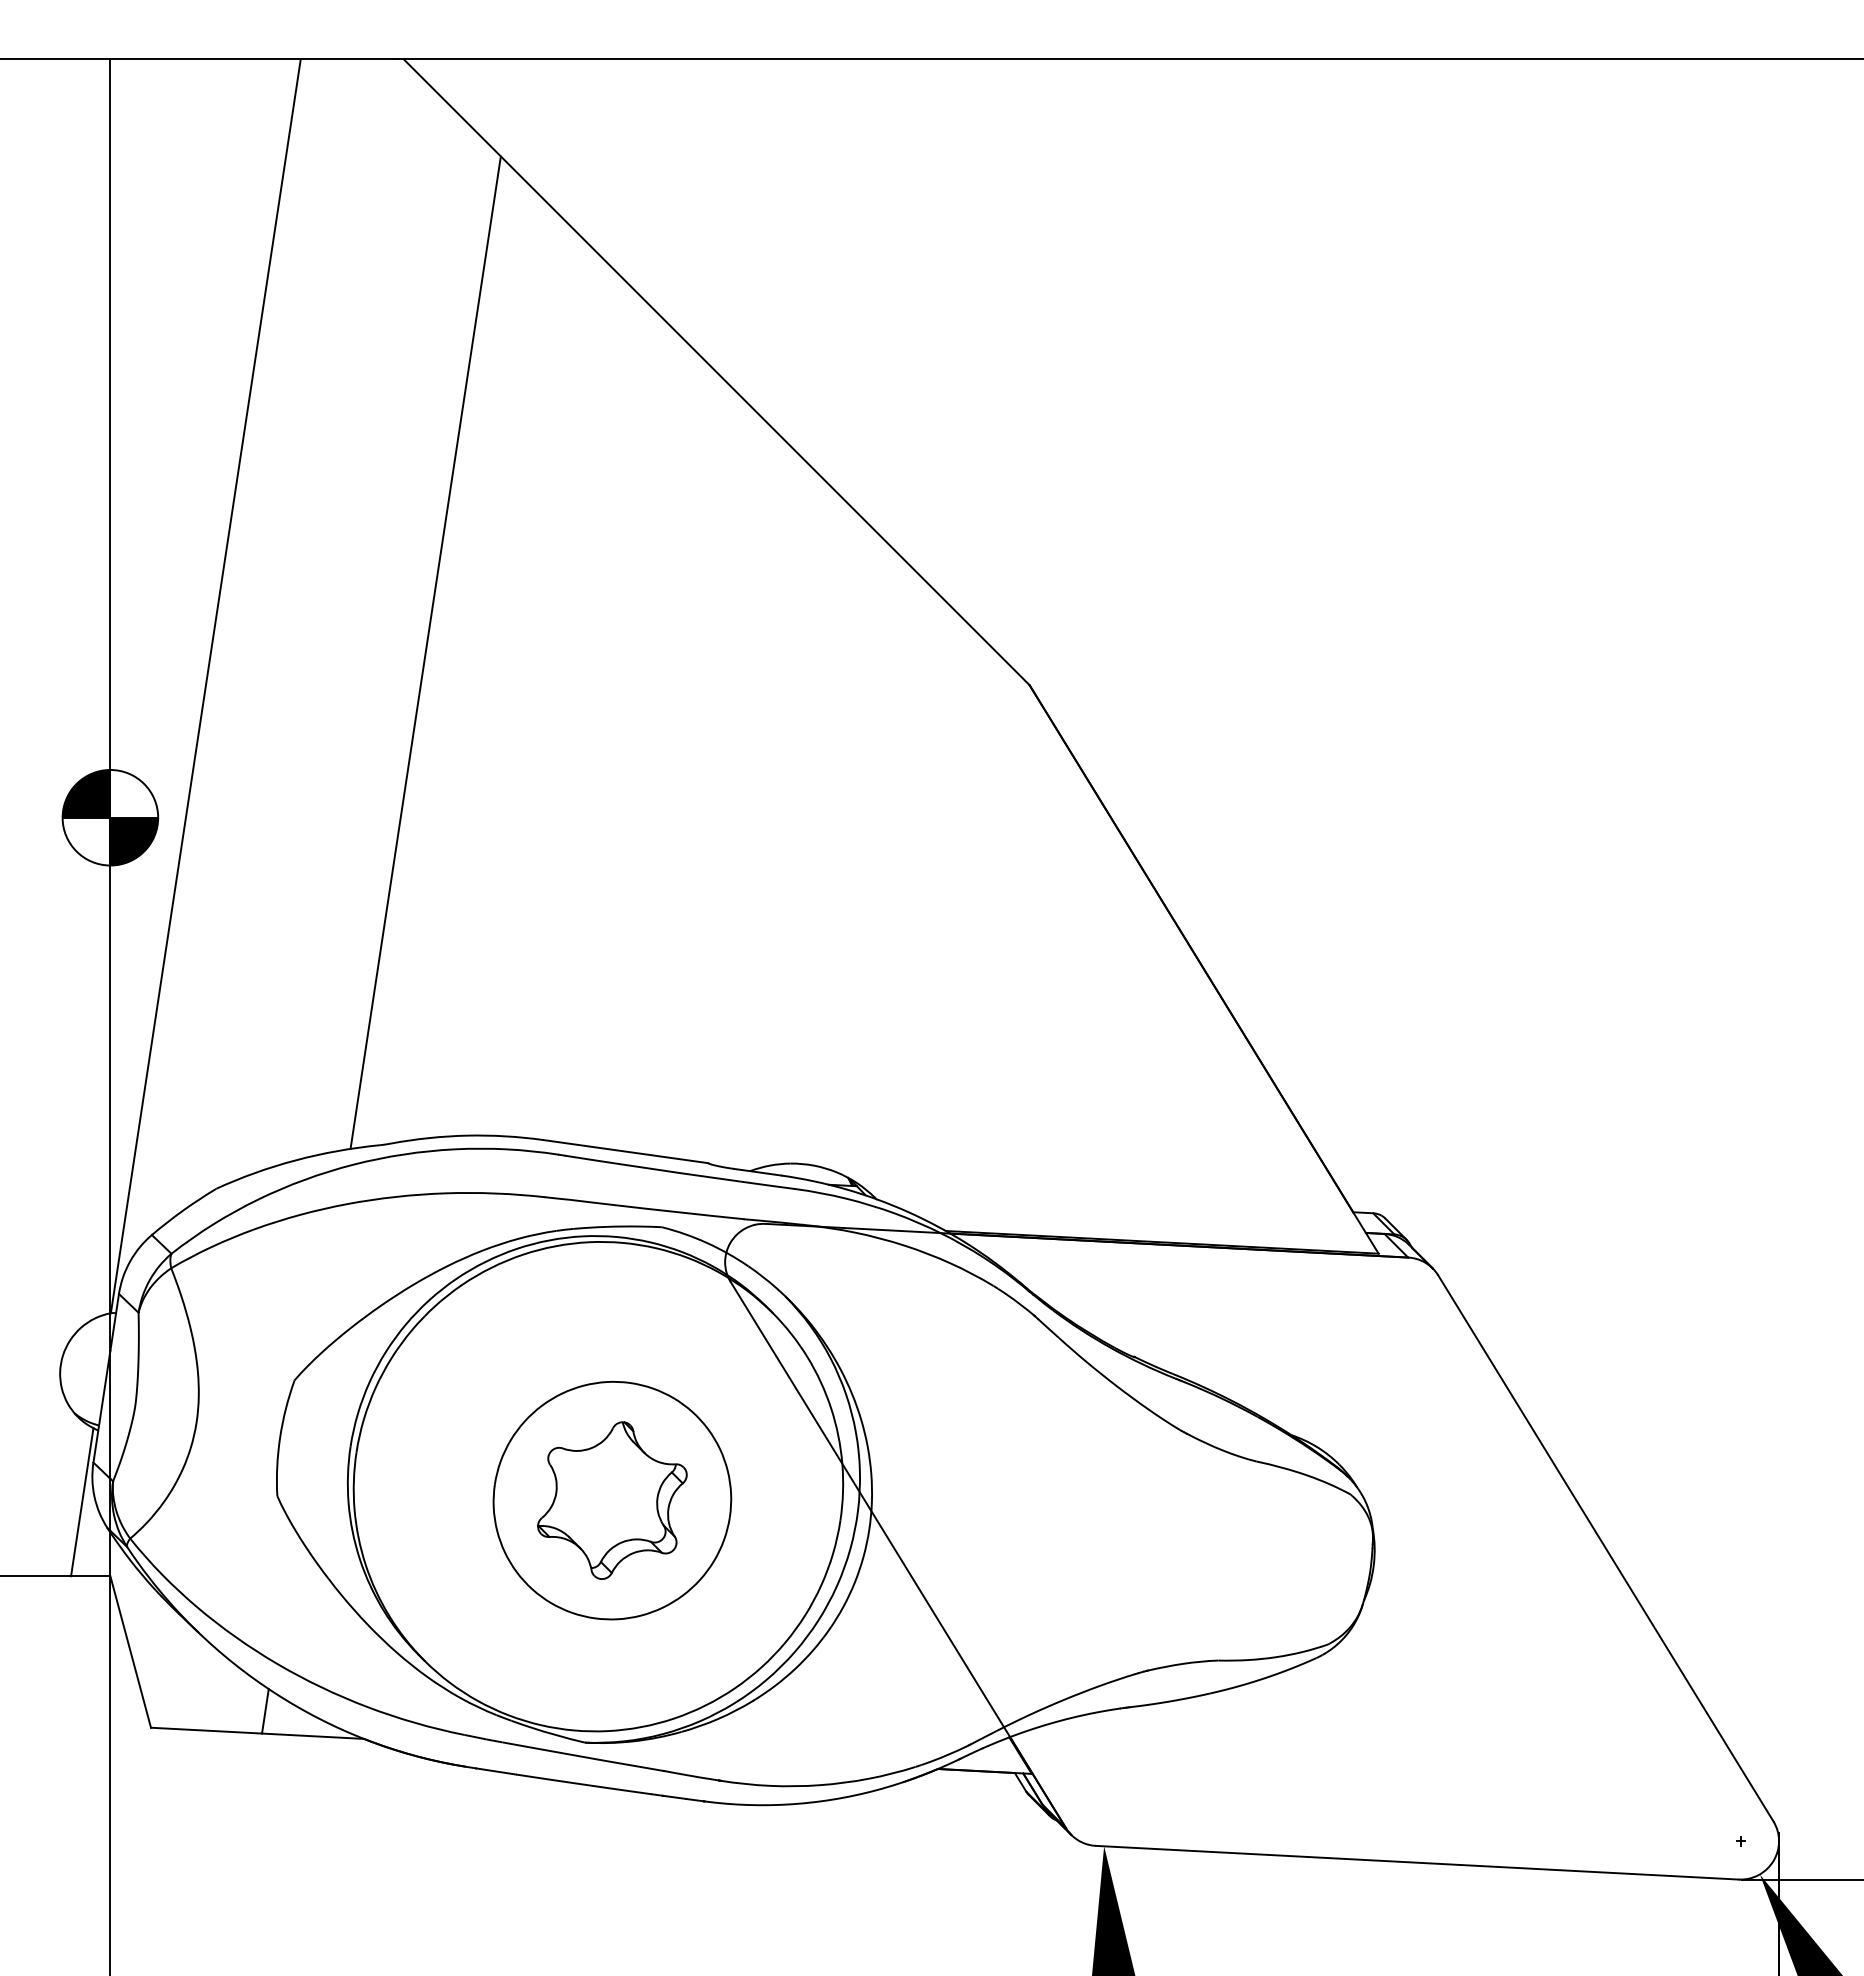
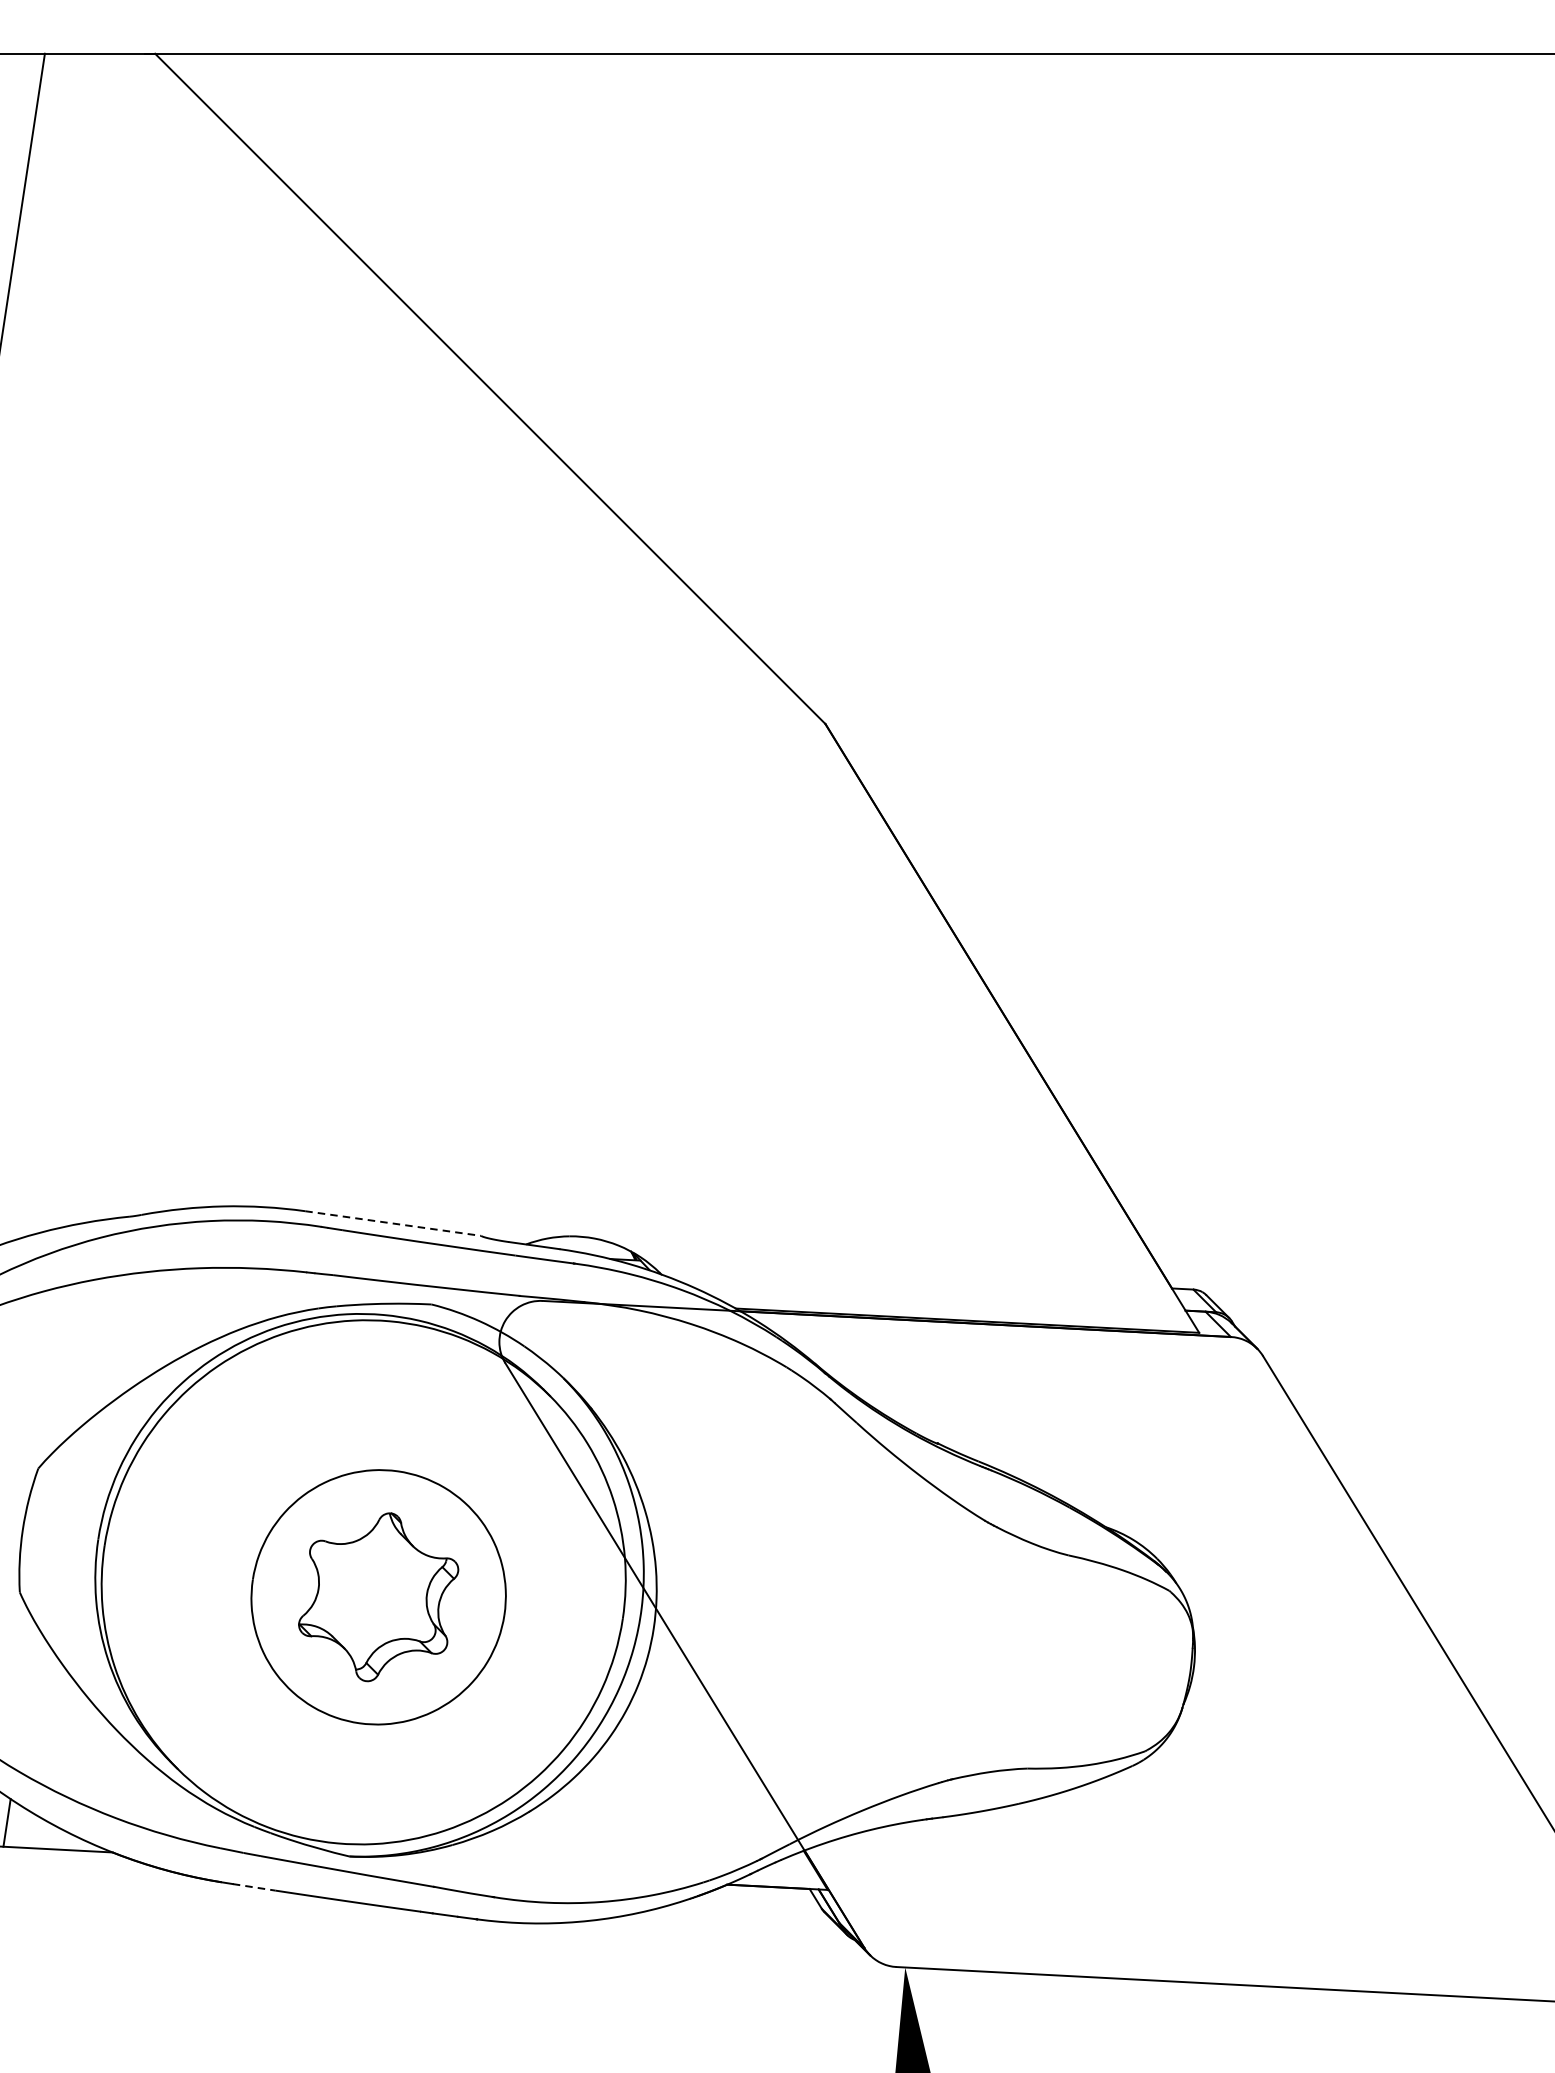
line: (425, 652) -> (178, 689), removed
line: (626, 1151) -> (393, 1223), solid -> dashed
line: (496, 1771) -> (254, 1887), solid -> dashed

